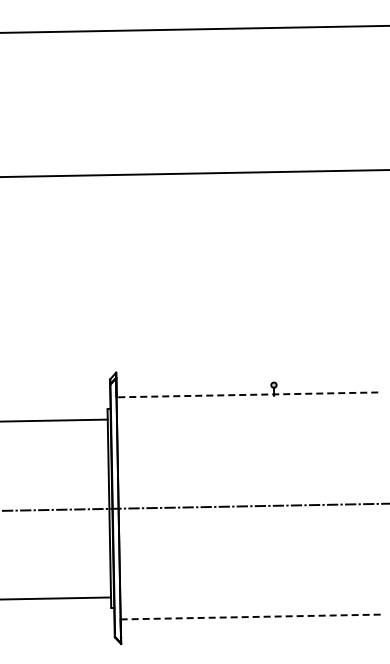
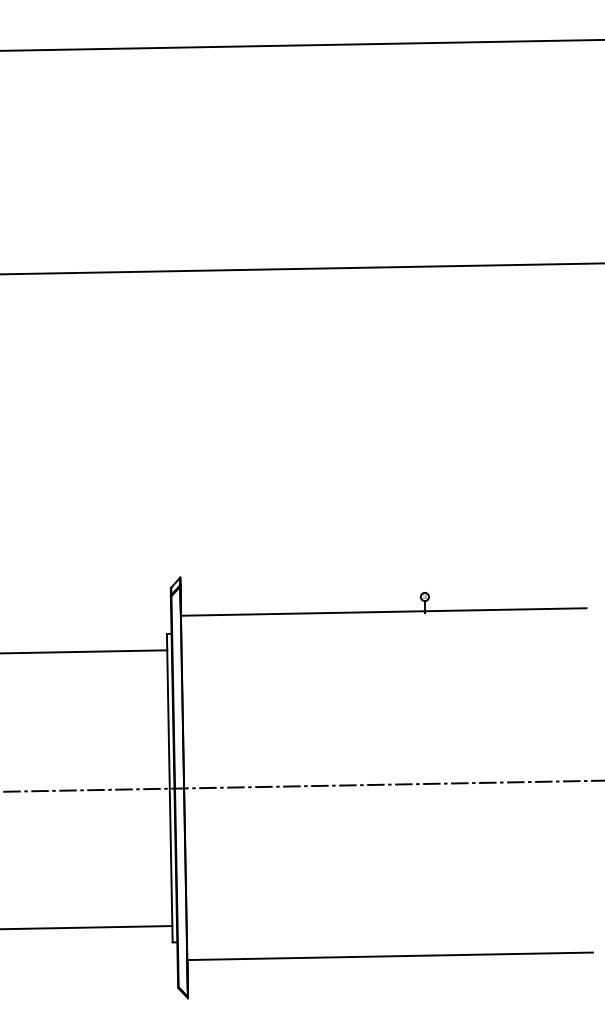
line: (247, 394) -> (383, 611), dashed -> solid
line: (251, 617) -> (390, 957), dashed -> solid

